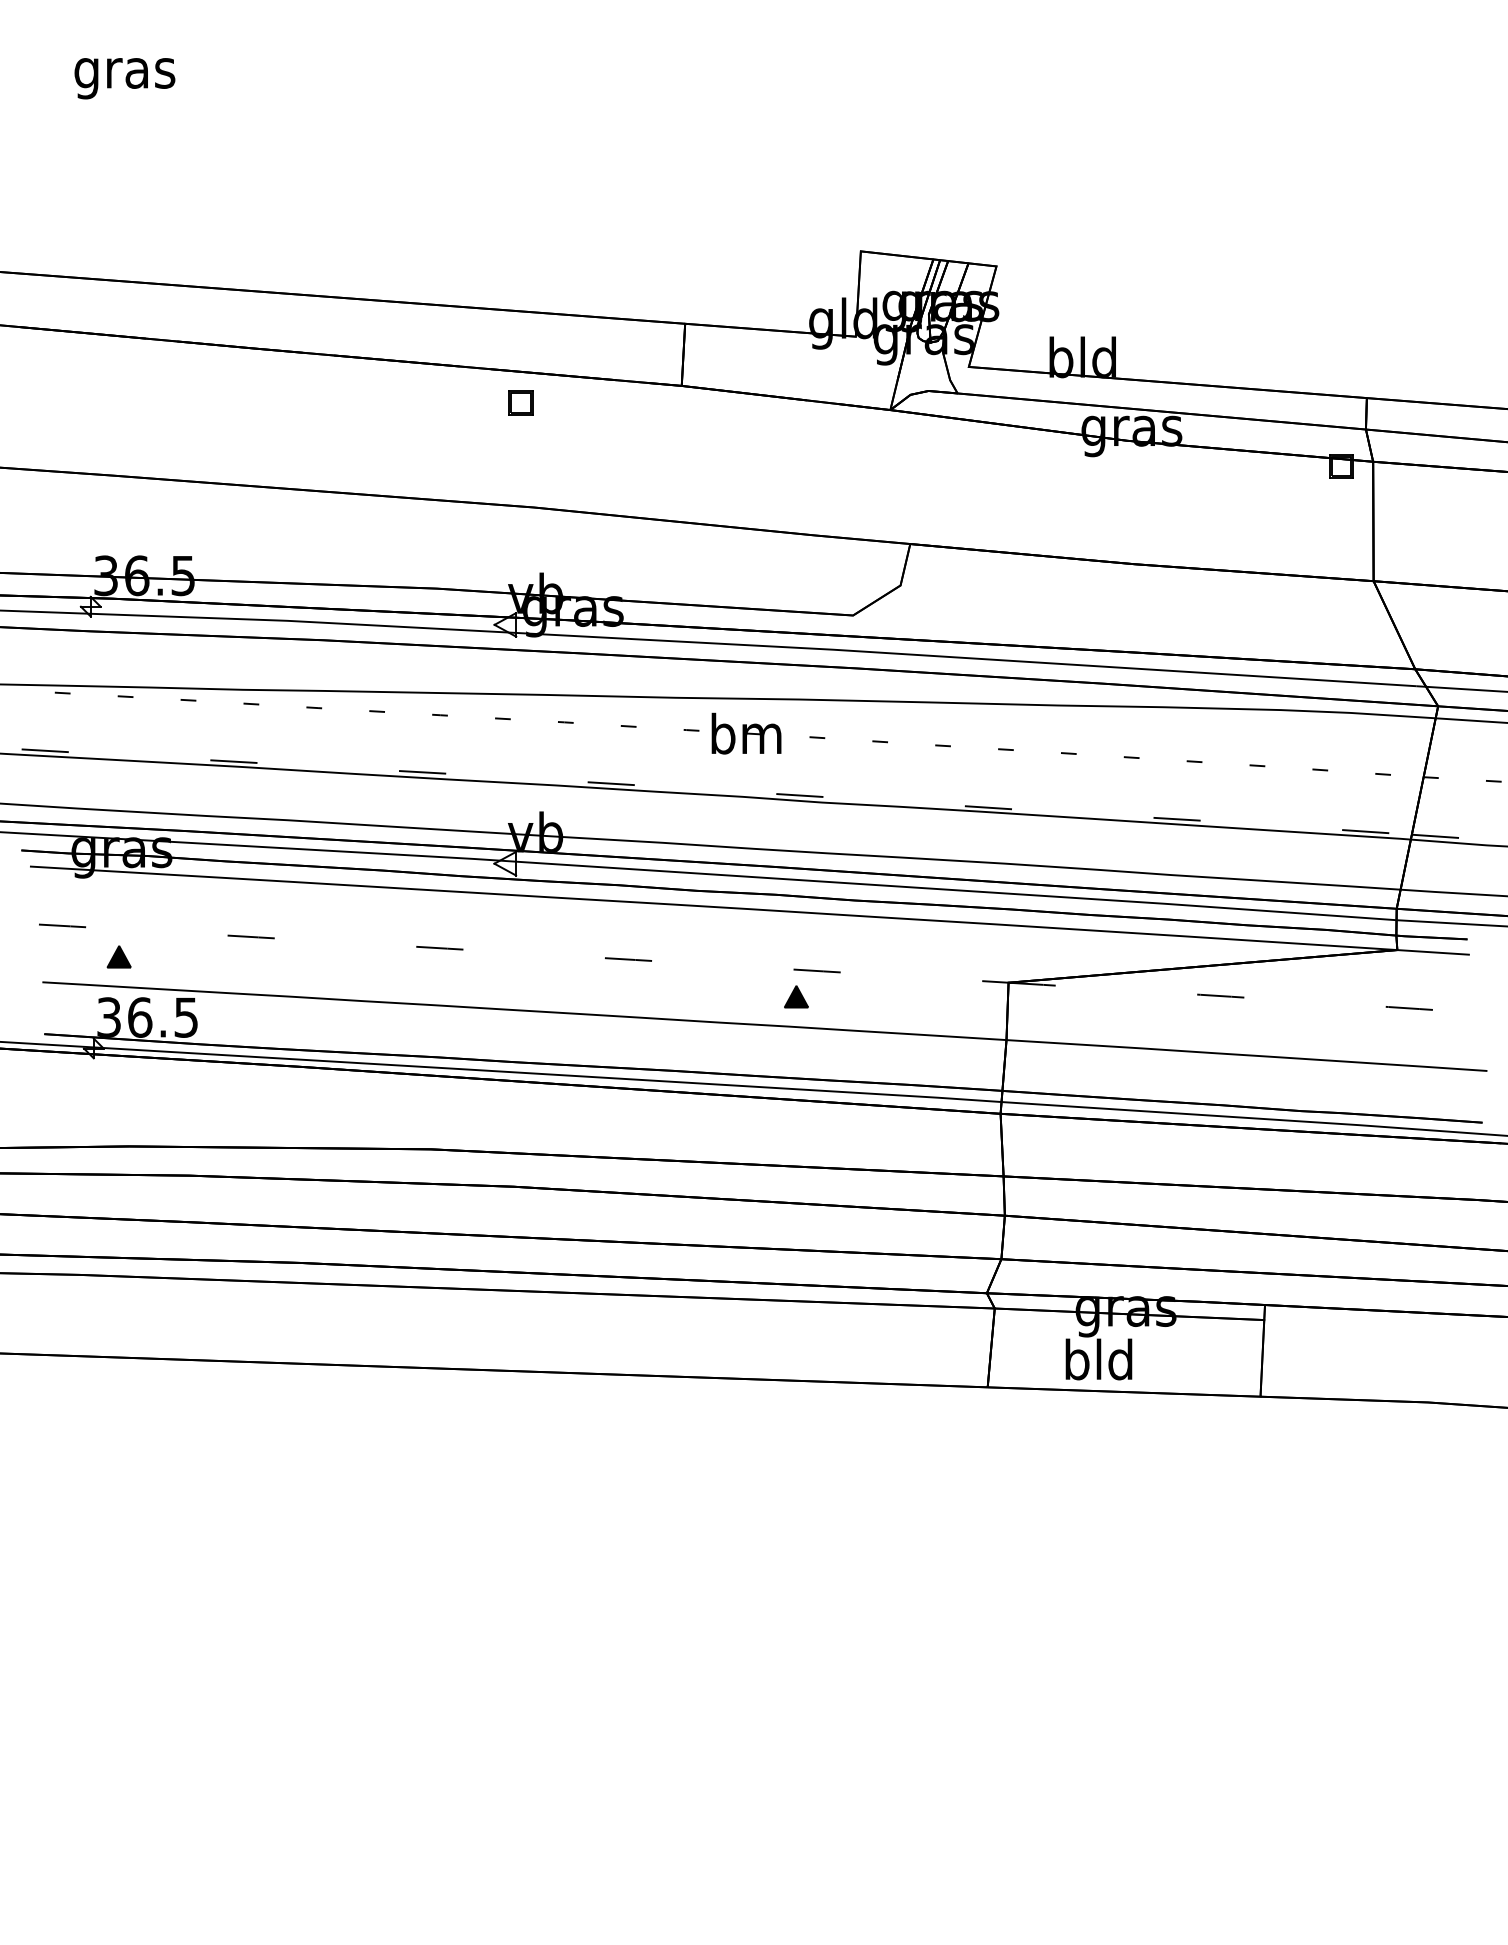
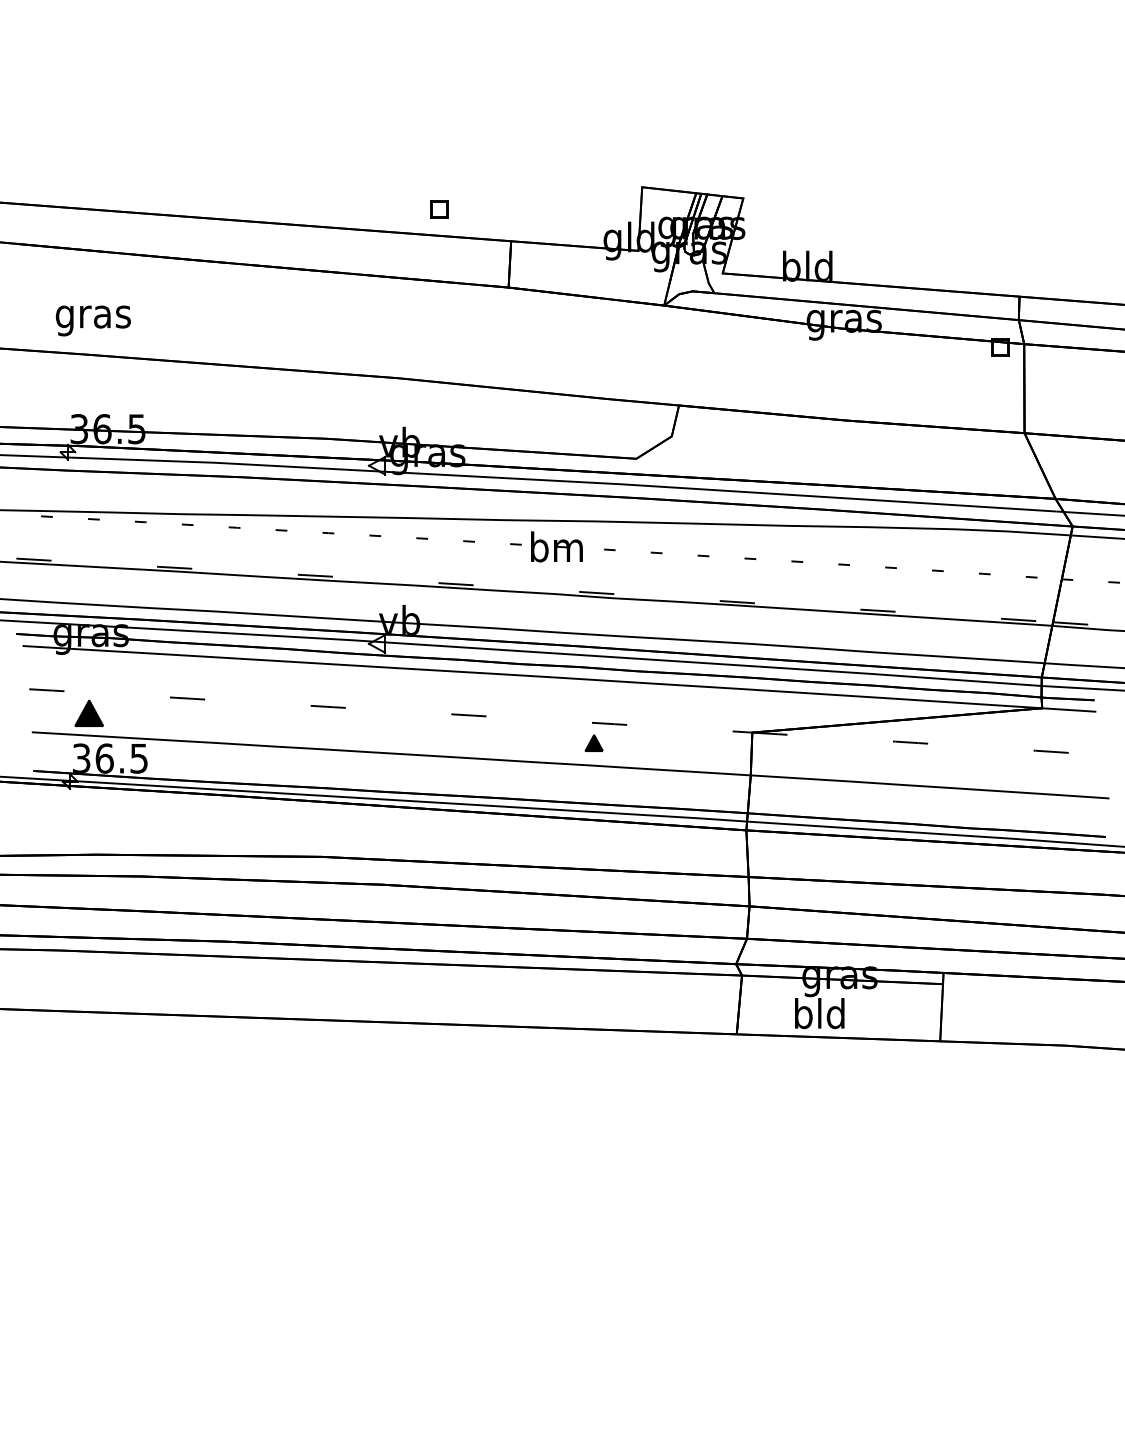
text: (124, 78) -> (93, 320), moved
part: (520, 402) -> (439, 208), moved
part: (118, 956) -> (88, 713), size x1.6

